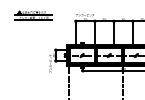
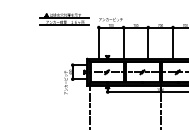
part: (33, 15) -> (64, 19), moved

